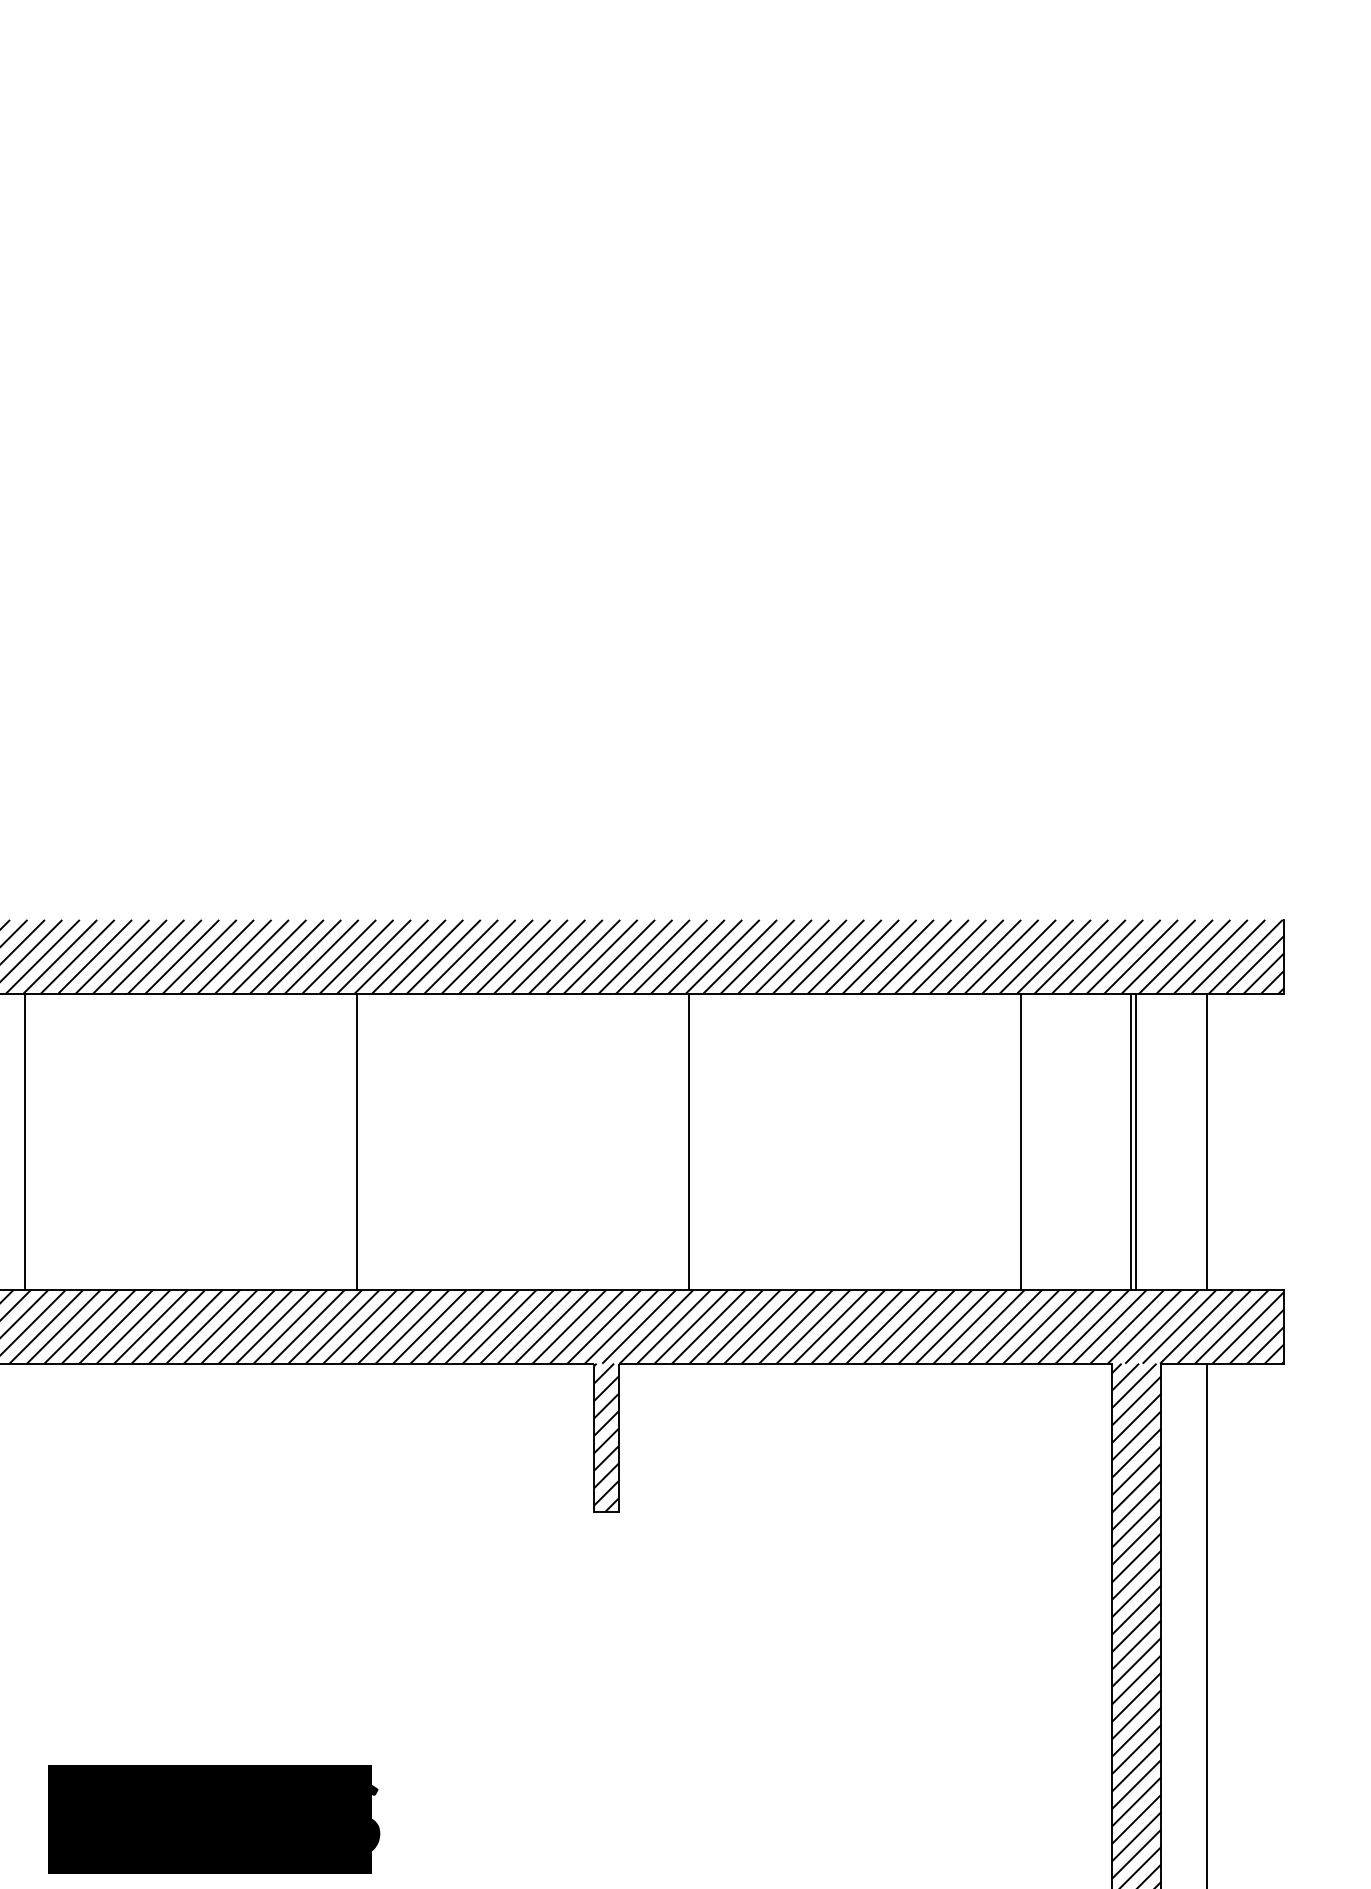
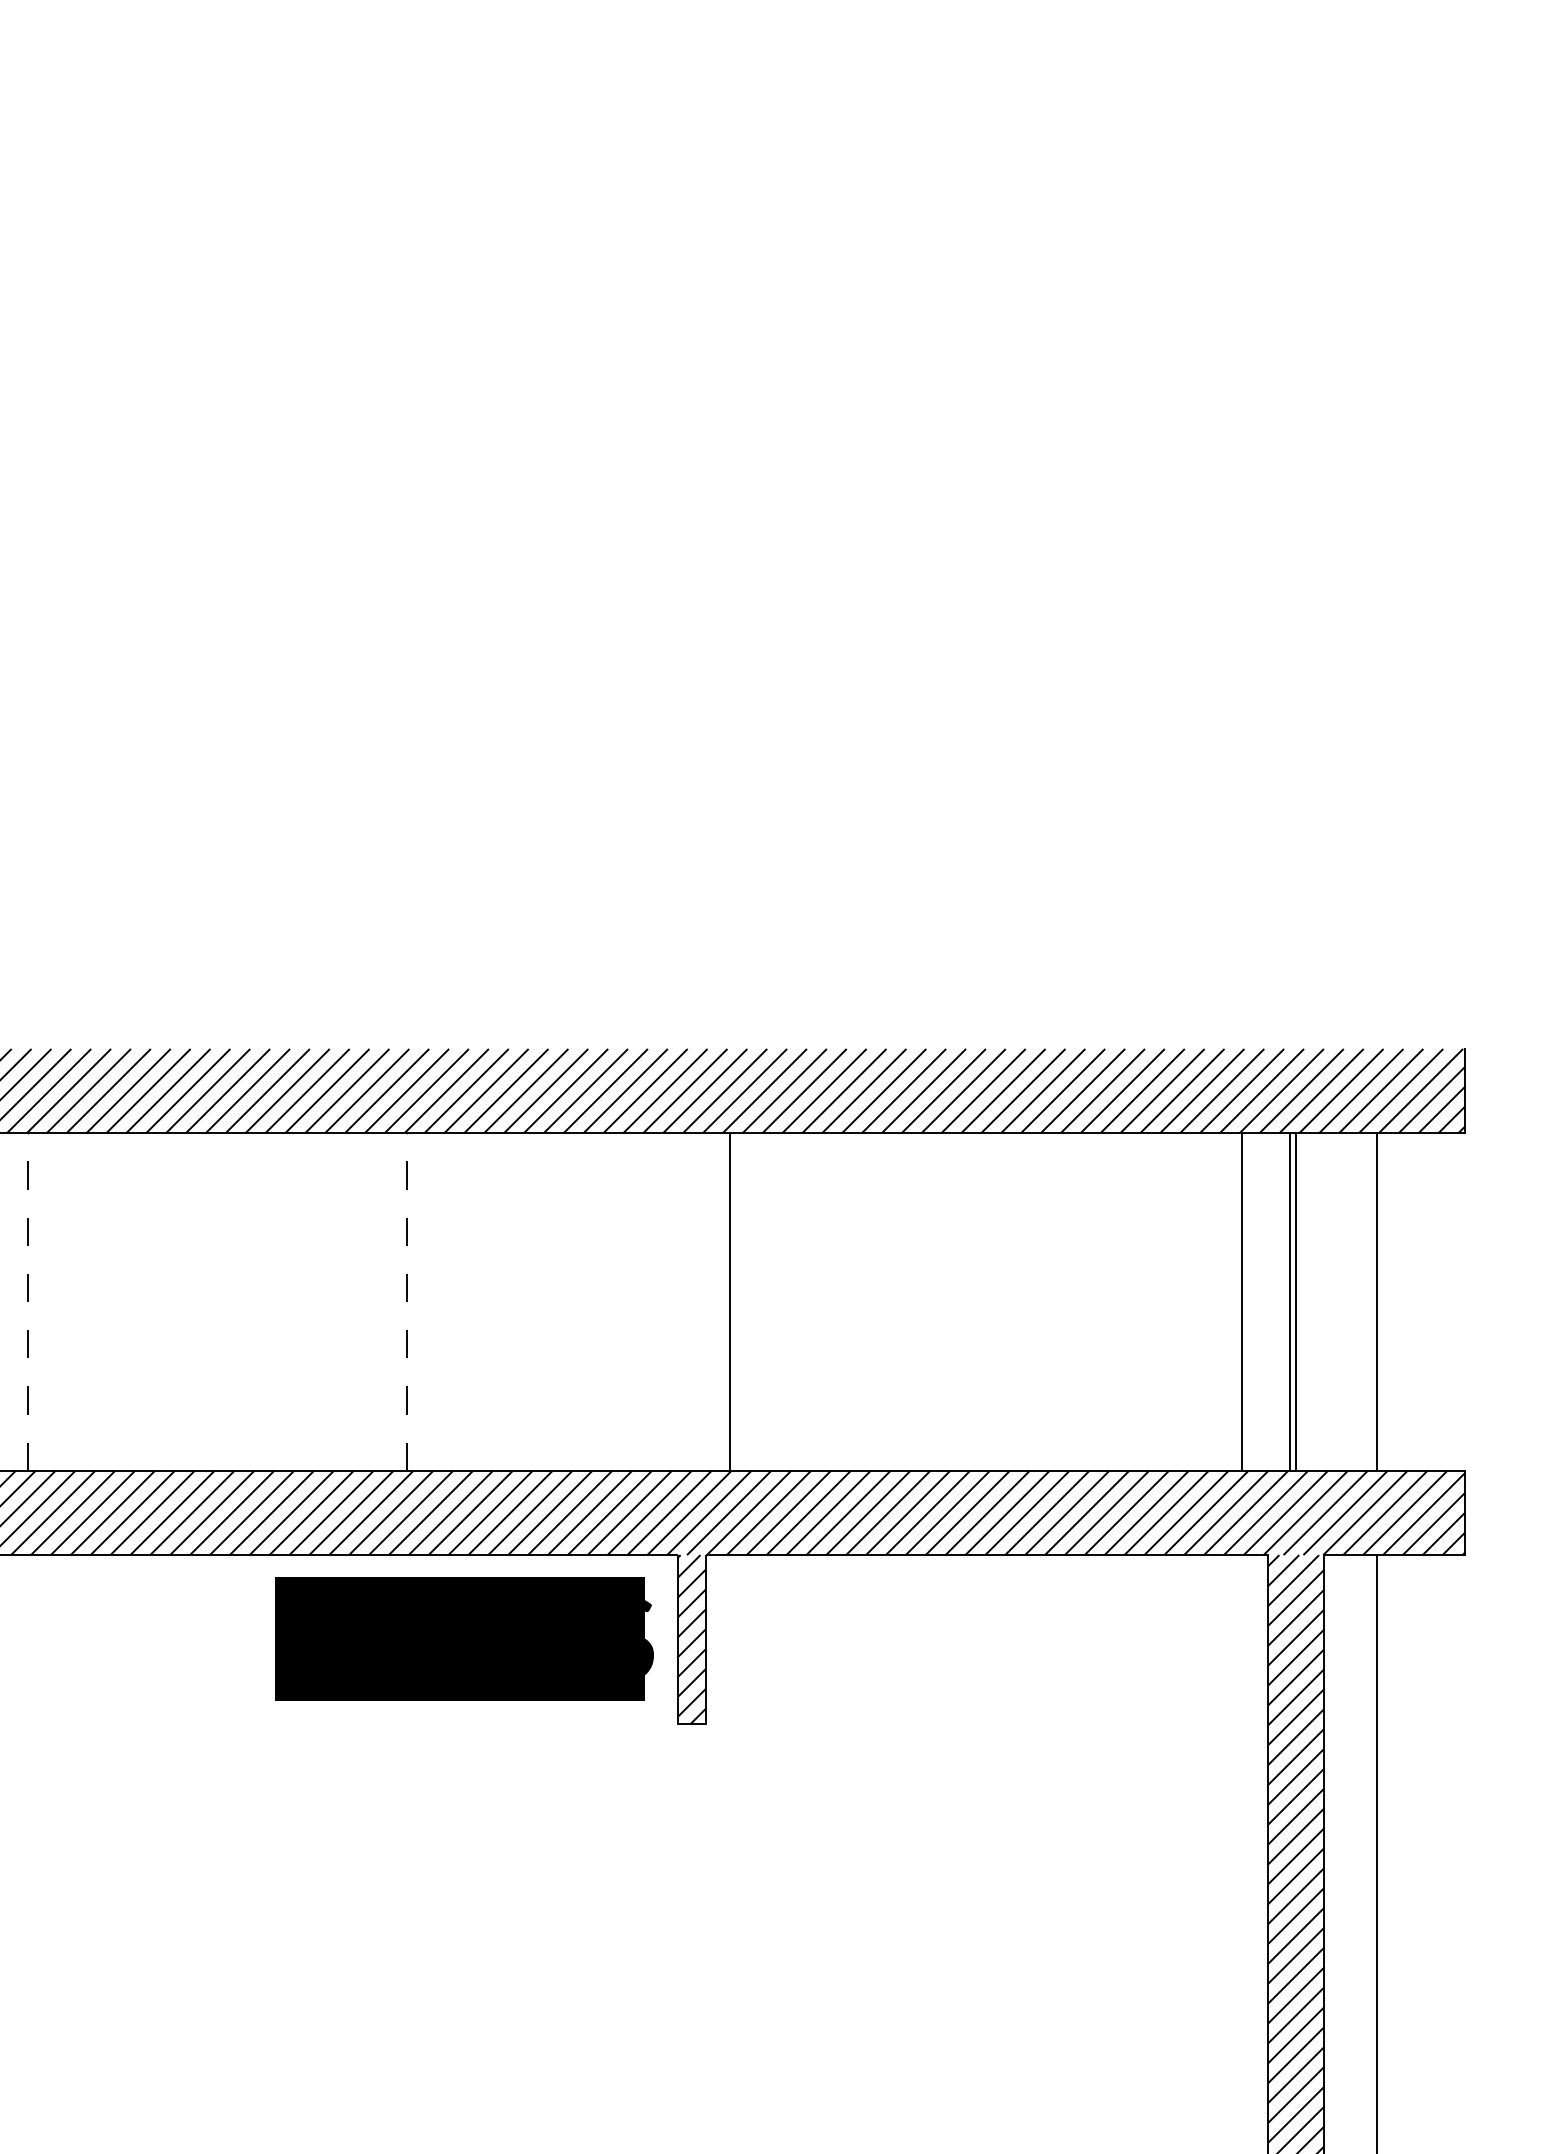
line: (24, 1141) -> (28, 1301), solid -> dashed
line: (356, 1141) -> (406, 1301), solid -> dashed
line: (688, 1141) -> (729, 1301), moved
line: (1021, 1141) -> (1242, 1301), moved
part: (214, 1819) -> (464, 1639), moved

